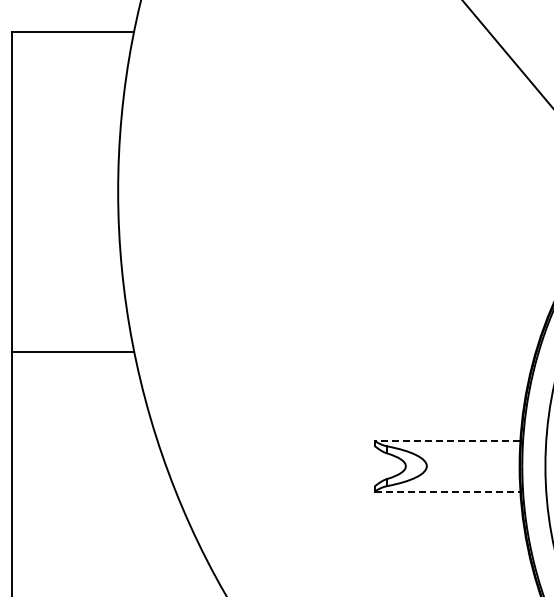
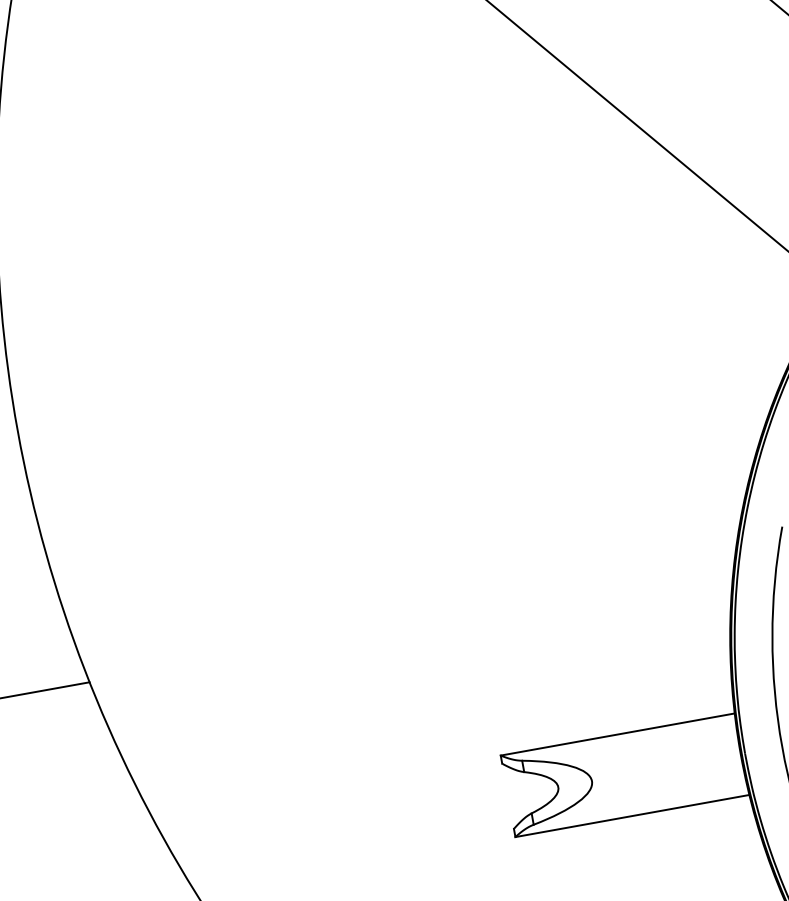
line: (447, 440) -> (617, 733), dashed -> solid
line: (447, 491) -> (632, 815), dashed -> solid

